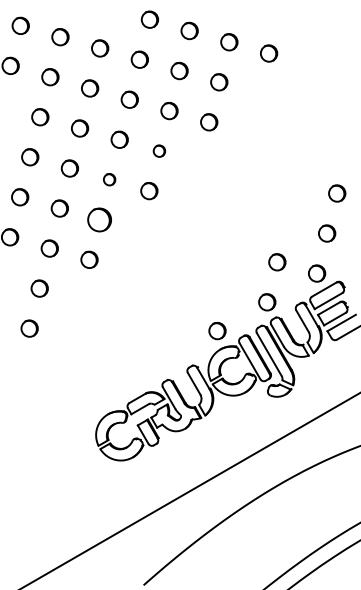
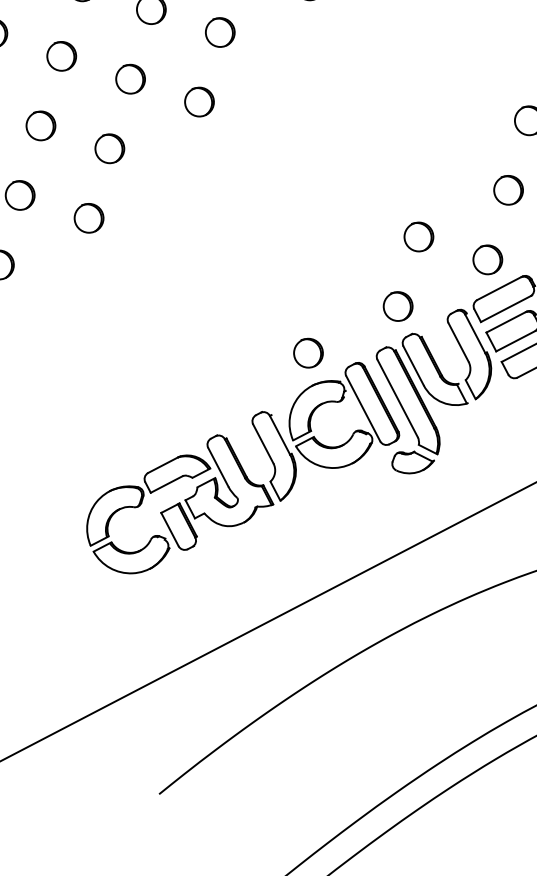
circle: (159, 151) -> (220, 33), size x1.43
circle: (109, 179) -> (130, 78), size x1.43
circle: (99, 219) -> (109, 148), size x0.71

